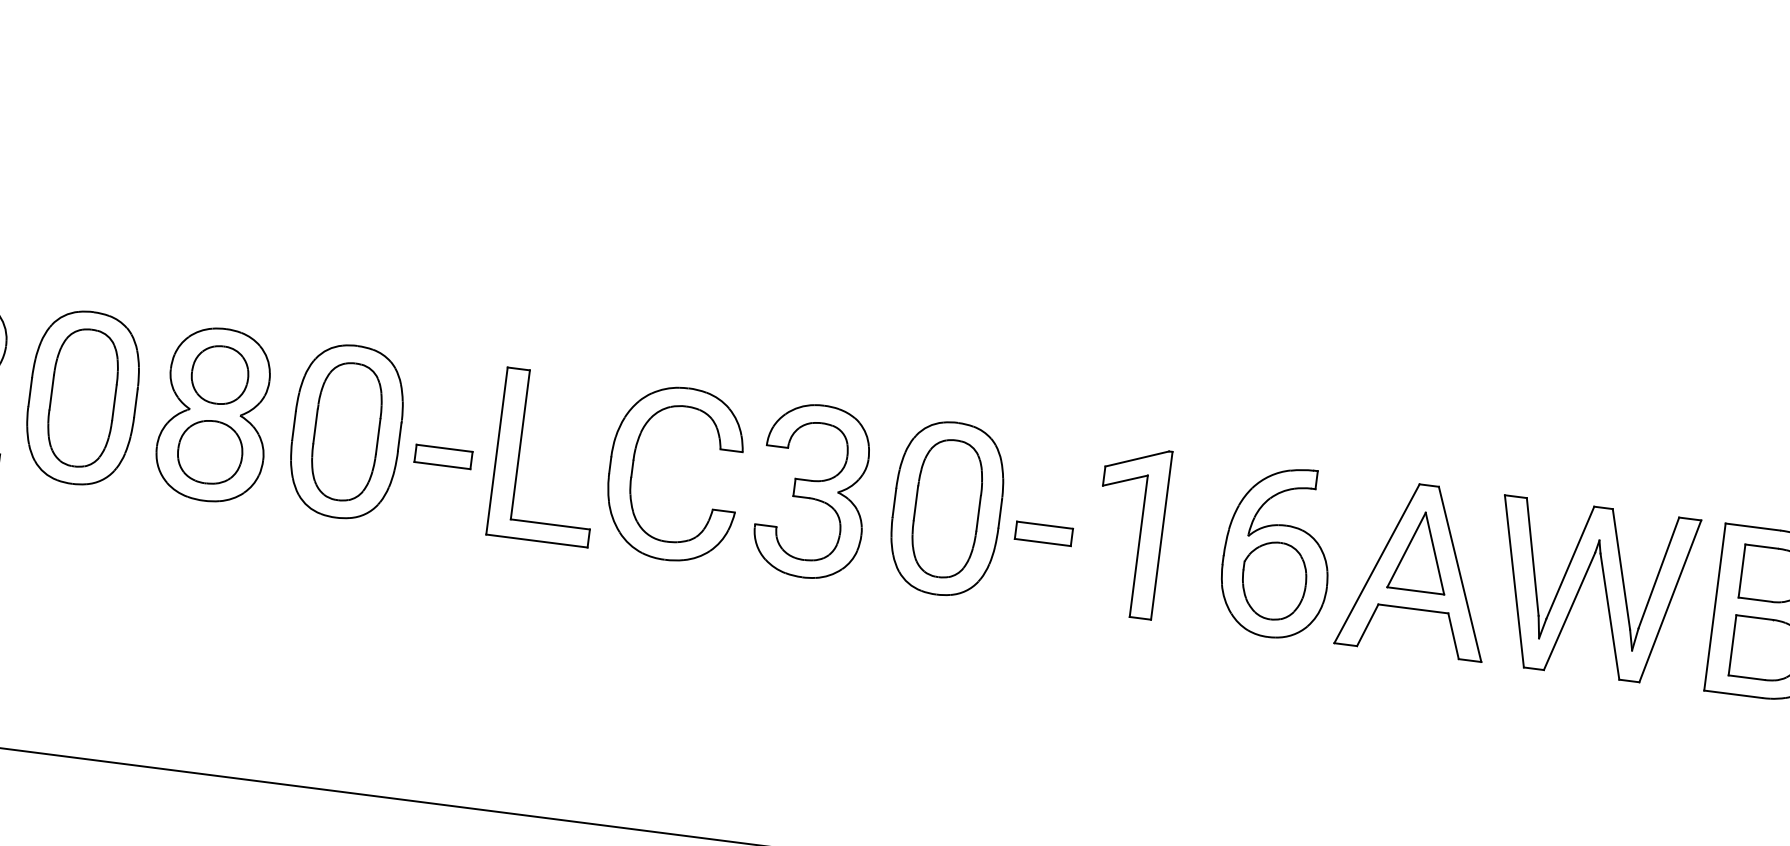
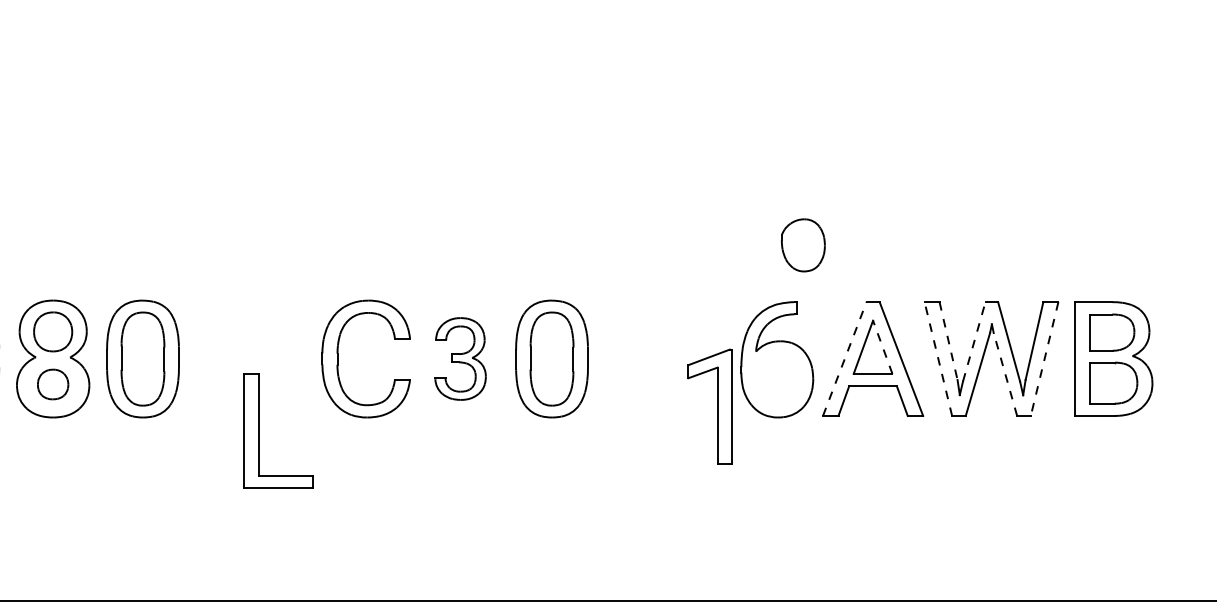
part: (209, 452) -> (52, 384), size x0.7
part: (519, 453) -> (259, 430), moved
part: (442, 456) -> (209, 367), removed
part: (813, 490) -> (460, 358), size x0.7
part: (1140, 532) -> (717, 406), moved
part: (1043, 533) -> (618, 367), removed
line: (1434, 552) -> (882, 346), solid -> dashed
line: (1532, 557) -> (948, 341), solid -> dashed
line: (1570, 562) -> (974, 341), solid -> dashed
line: (1376, 564) -> (844, 359), solid -> dashed
part: (1274, 581) -> (803, 245), moved
line: (1514, 582) -> (938, 359), solid -> dashed
line: (1670, 601) -> (1044, 359), solid -> dashed
line: (1610, 616) -> (1005, 374), solid -> dashed

